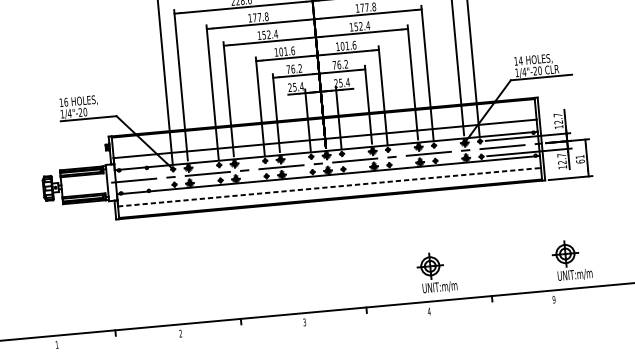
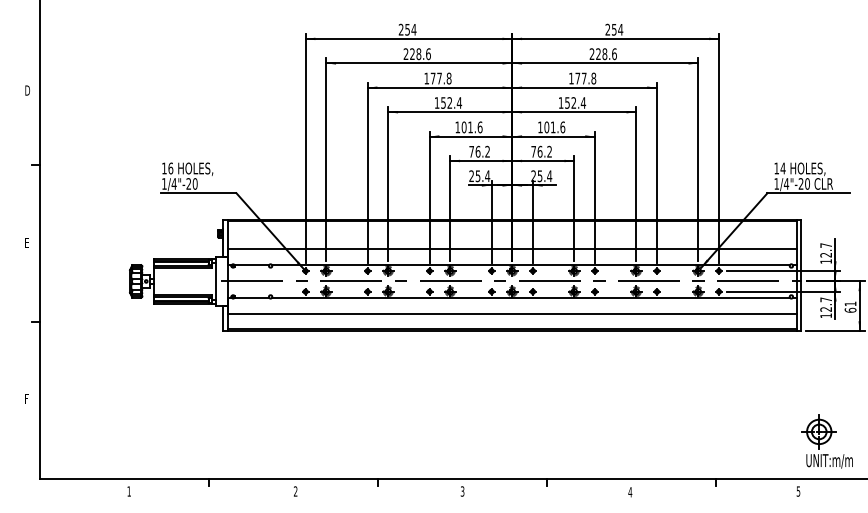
line: (329, 186) -> (512, 313), dashed -> solid
part: (436, 272) -> (644, 441), removed
text: (554, 299) -> (798, 491), 9 -> 5

